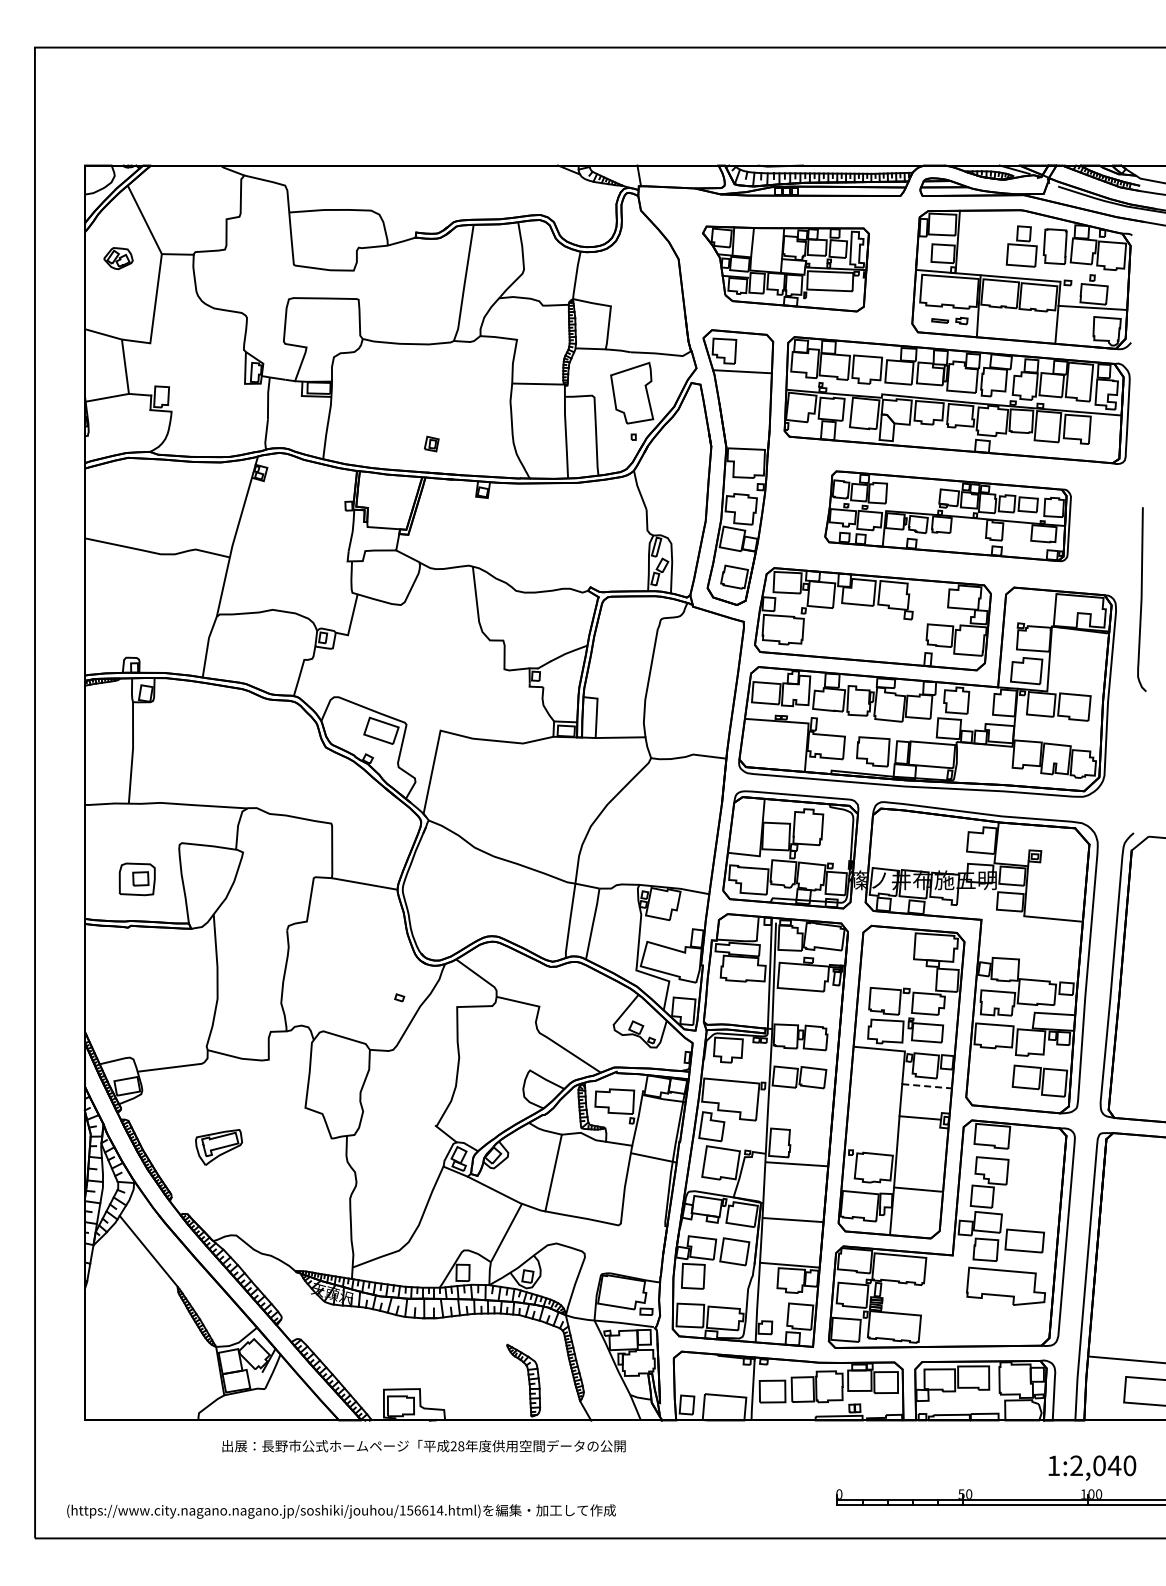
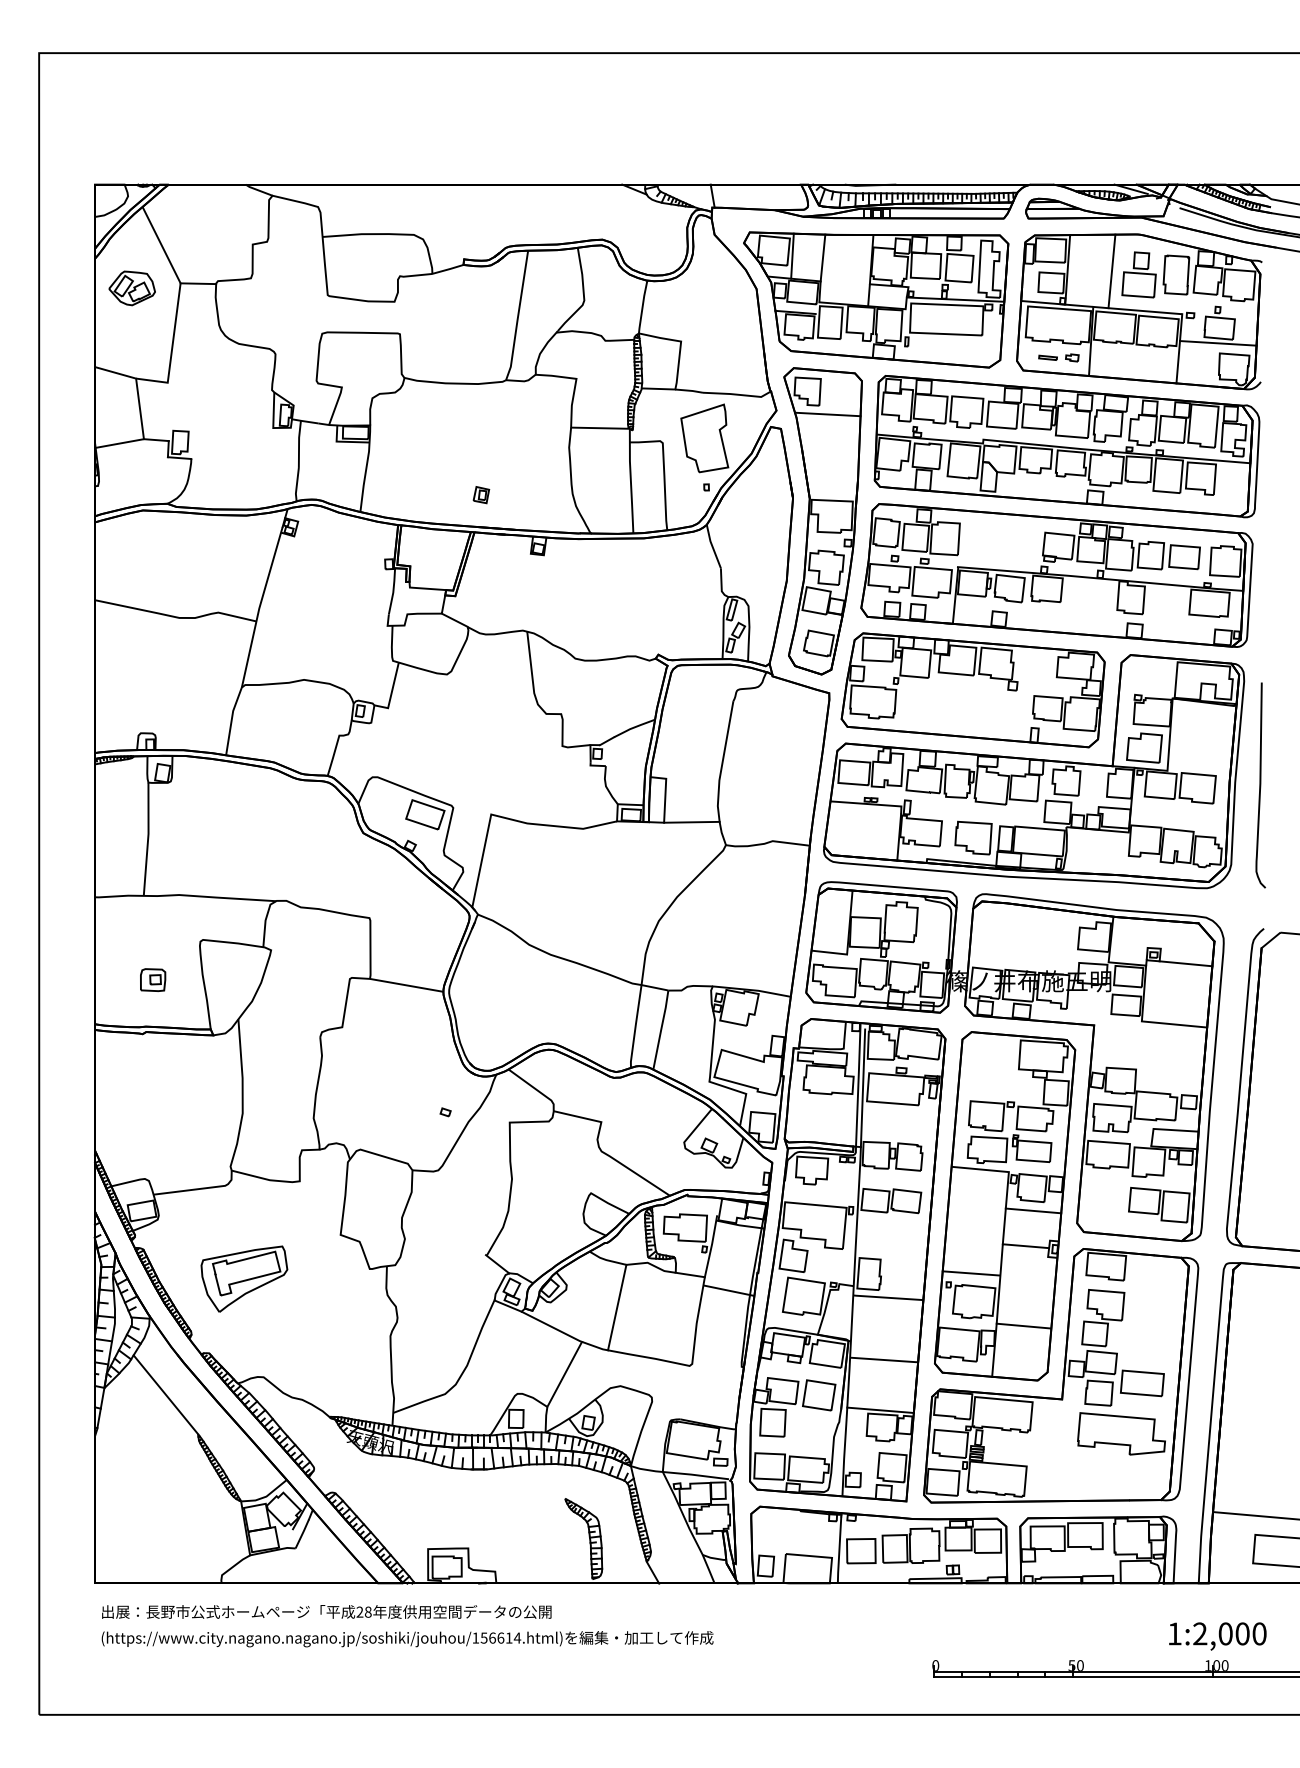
line: (997, 243) -> (1112, 271), added
part: (118, 258) -> (132, 288), size x1.43
part: (785, 268) -> (875, 299), size x1.43
part: (947, 516) -> (1056, 575), size x1.43
curve: (1141, 599) -> (1260, 785), moved
line: (1063, 864) -> (1185, 963), added
part: (136, 878) -> (152, 979), size x0.62
line: (927, 1086) -> (1033, 1211), dashed -> solid
line: (870, 1142) -> (970, 1273), added
part: (218, 1147) -> (243, 1279), size x1.67
text: (423, 1445) -> (326, 1611), moved
text: (1114, 1465) -> (1242, 1633), 1:2,040 -> 1:2,000
text: (341, 1511) -> (407, 1639), moved

